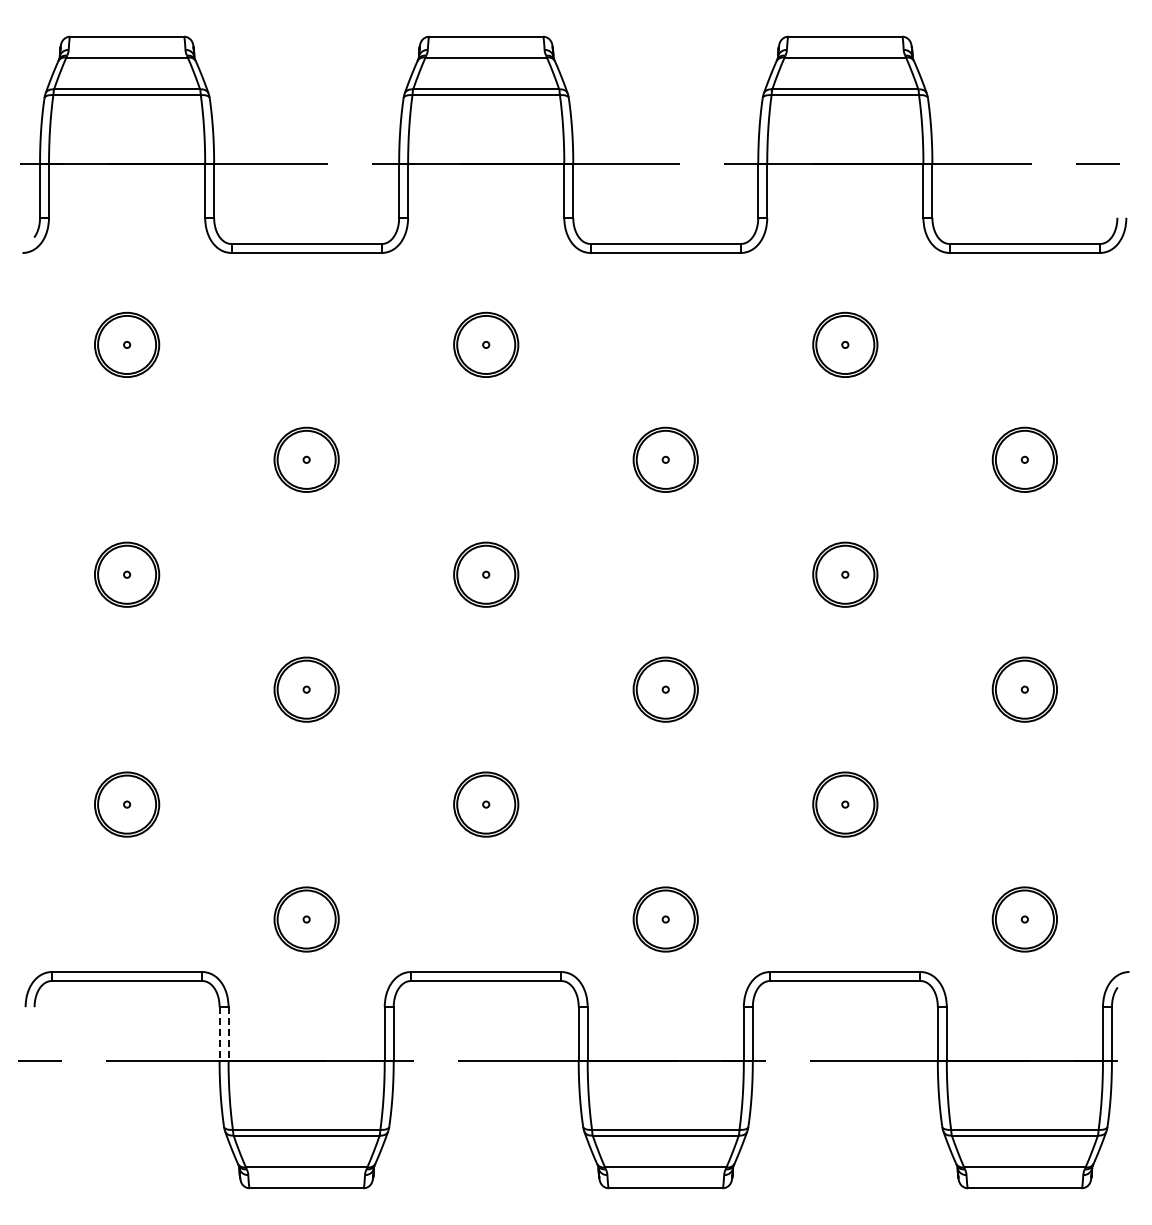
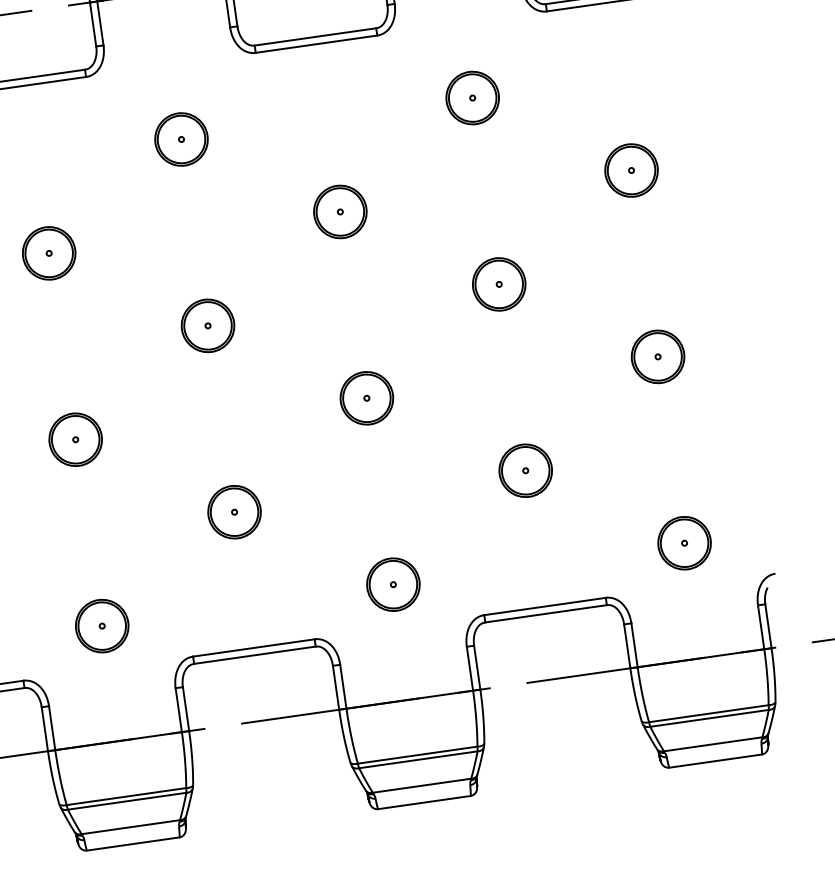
line: (219, 1034) -> (44, 729), dashed -> solid
line: (228, 1034) -> (52, 728), dashed -> solid

